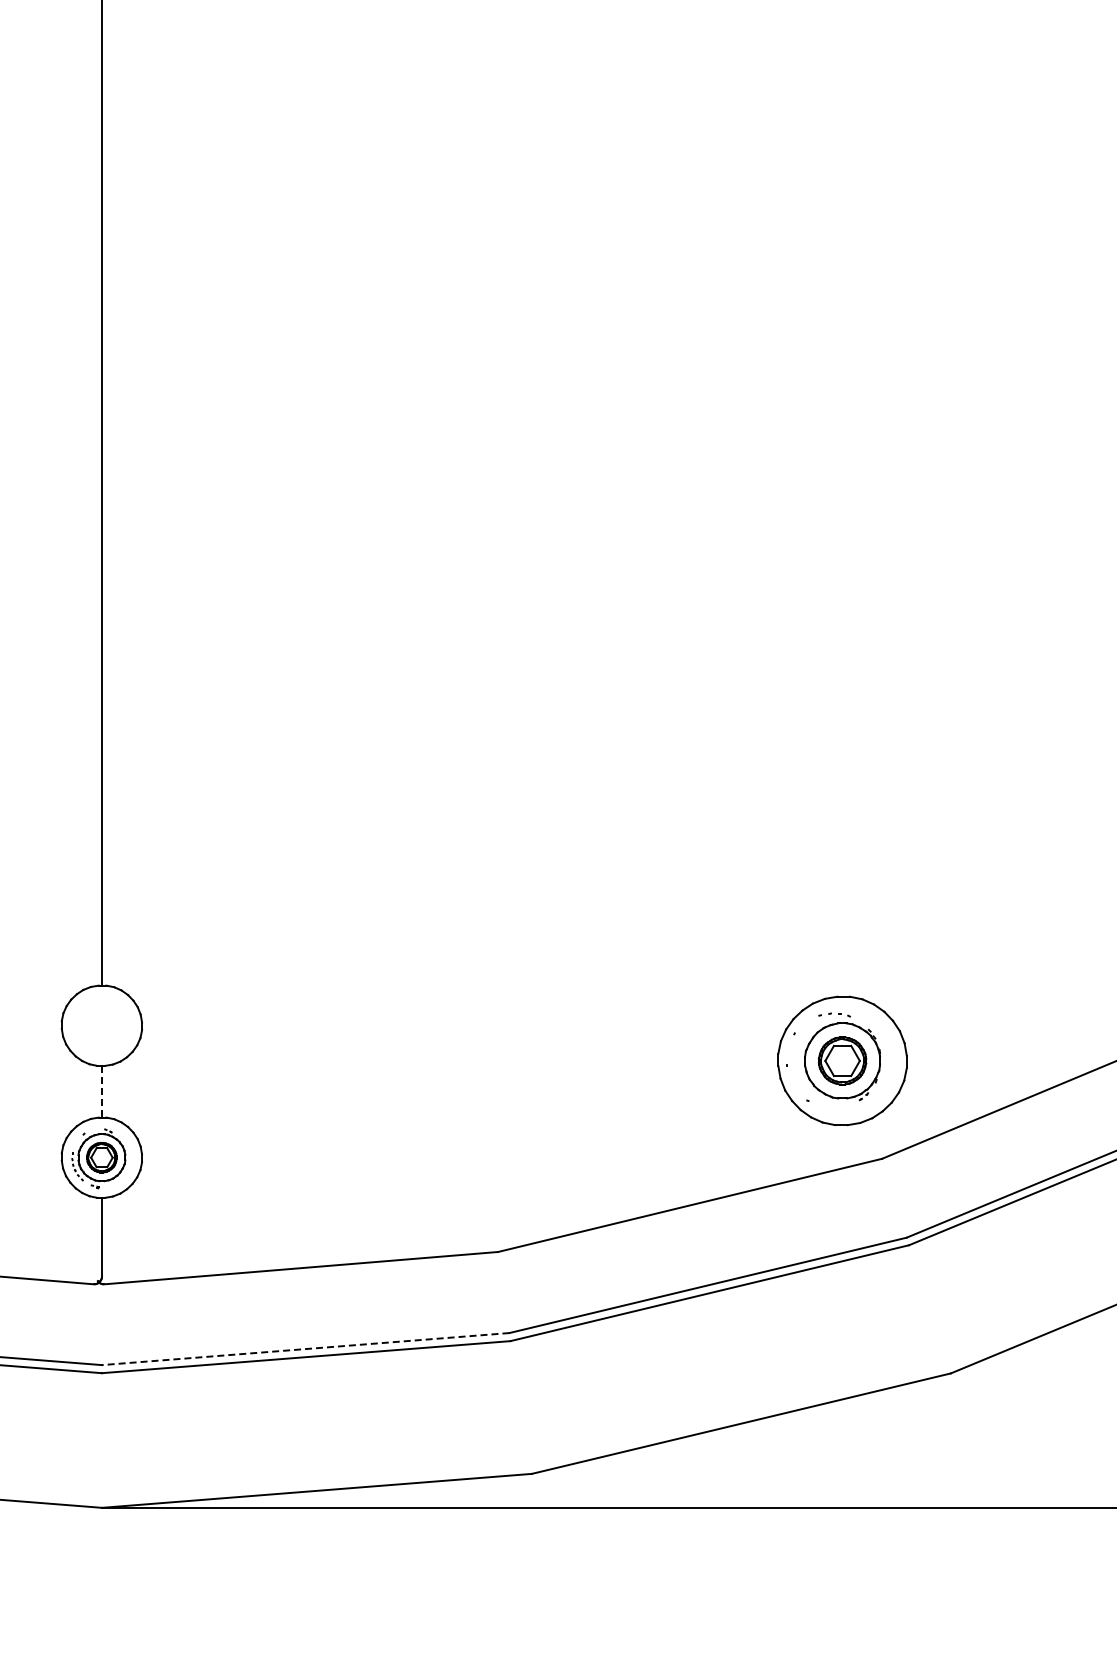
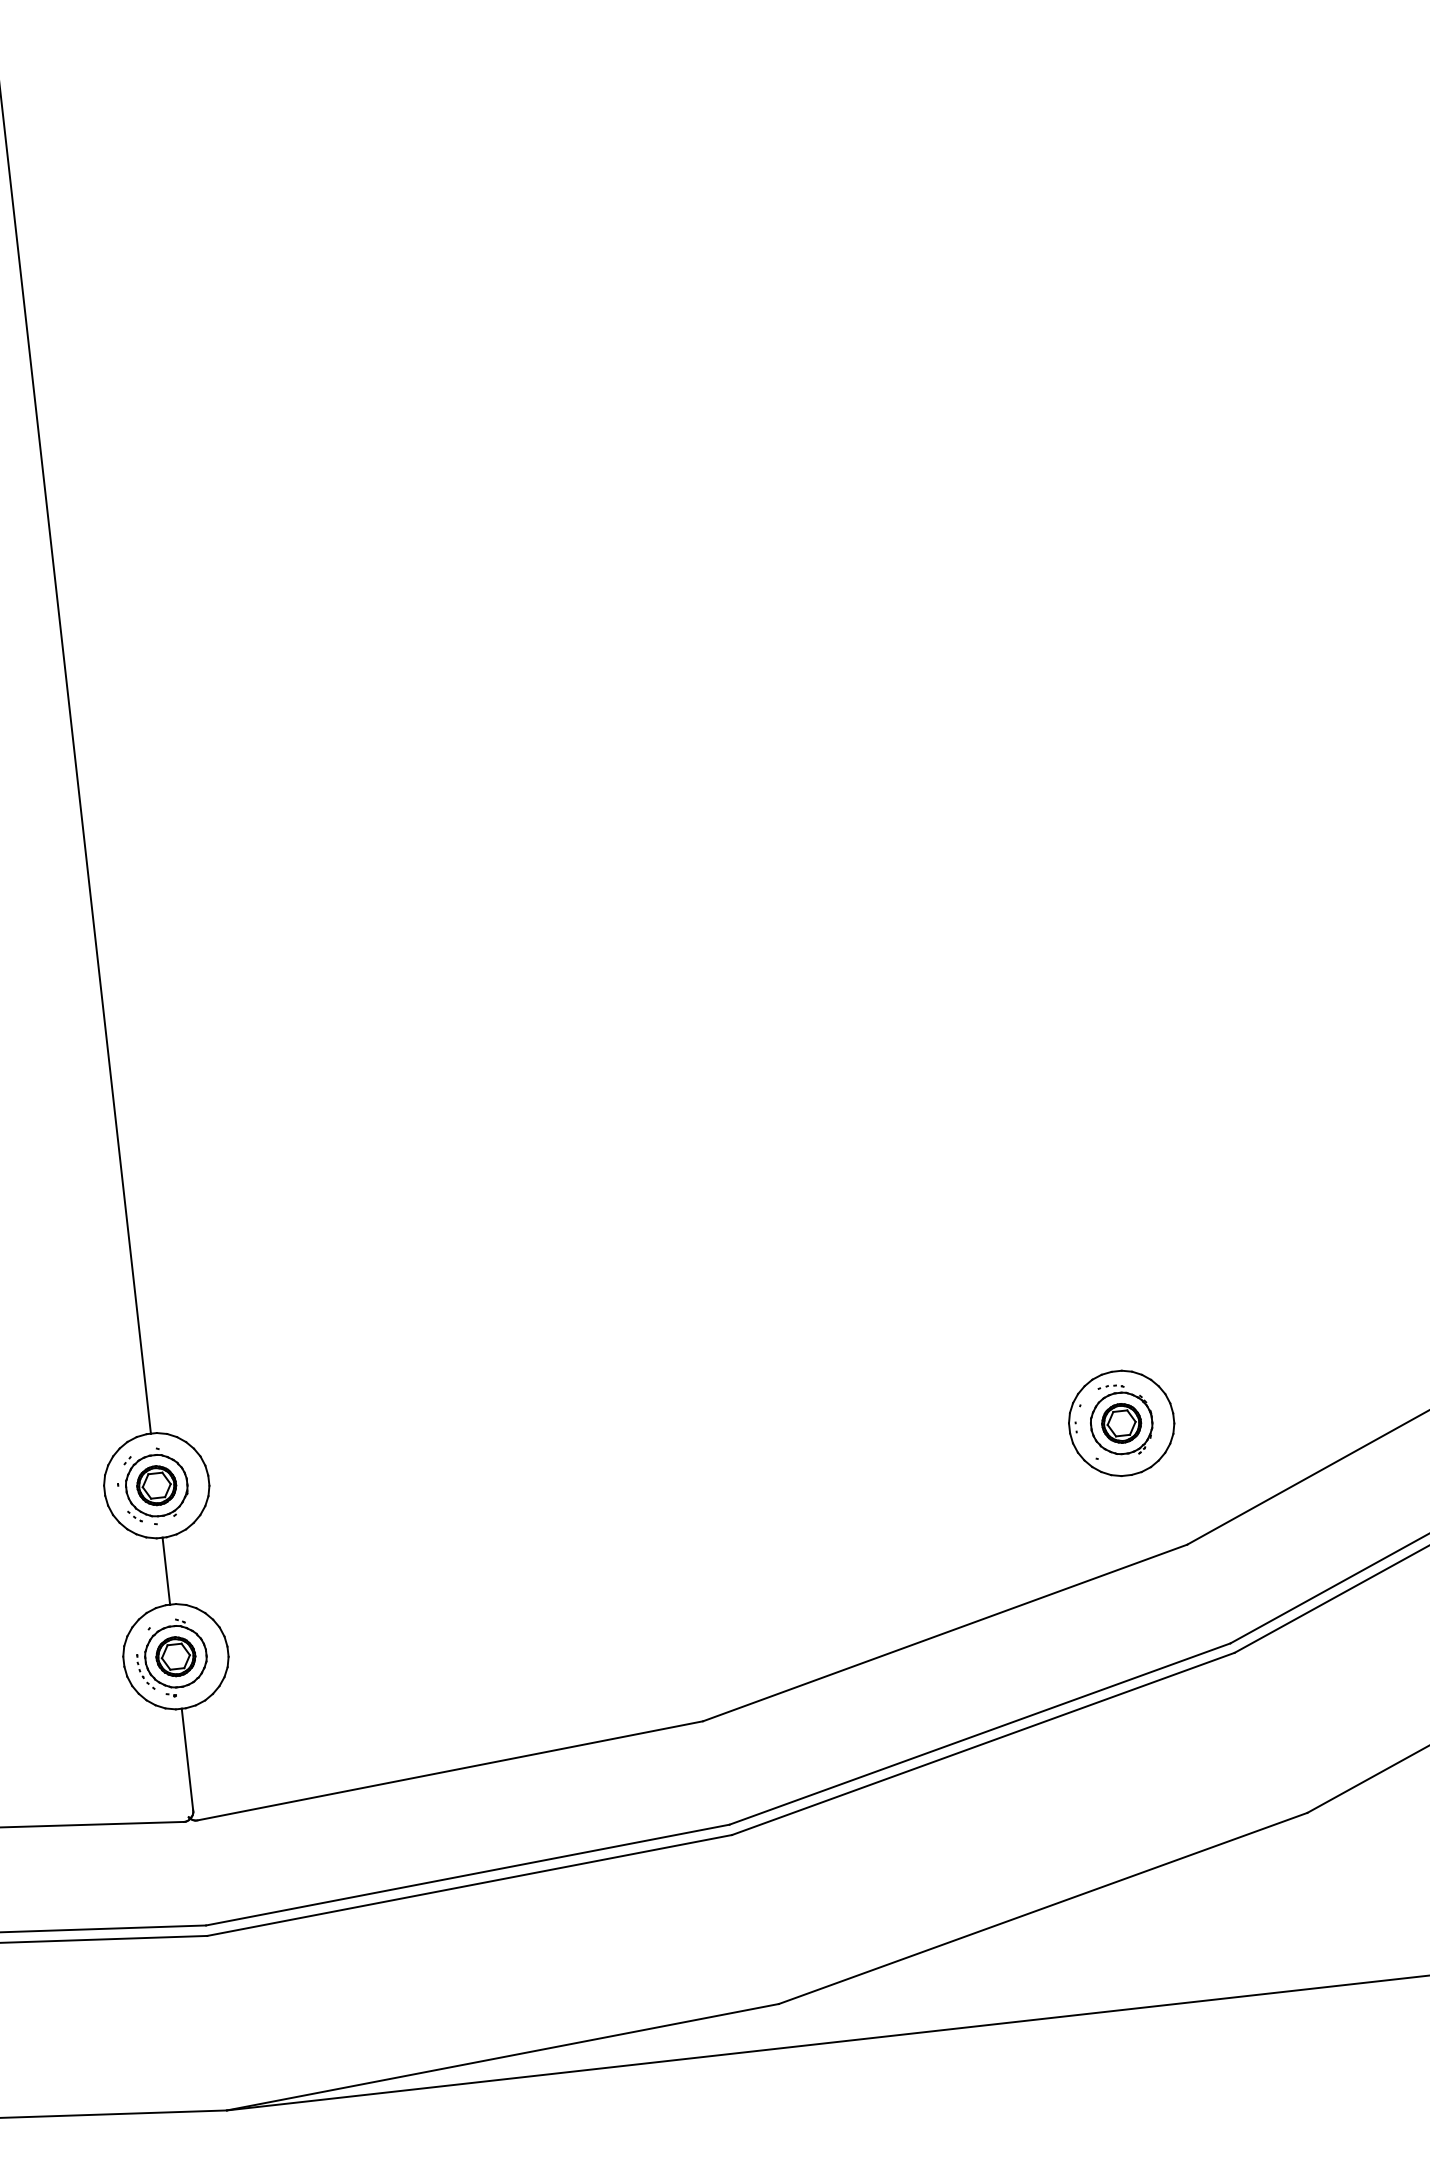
part: (99, 1025) -> (153, 1485), added
part: (842, 1060) -> (1121, 1423), size x0.62
line: (101, 1091) -> (165, 1570), dashed -> solid
line: (305, 1349) -> (467, 1875), dashed -> solid

